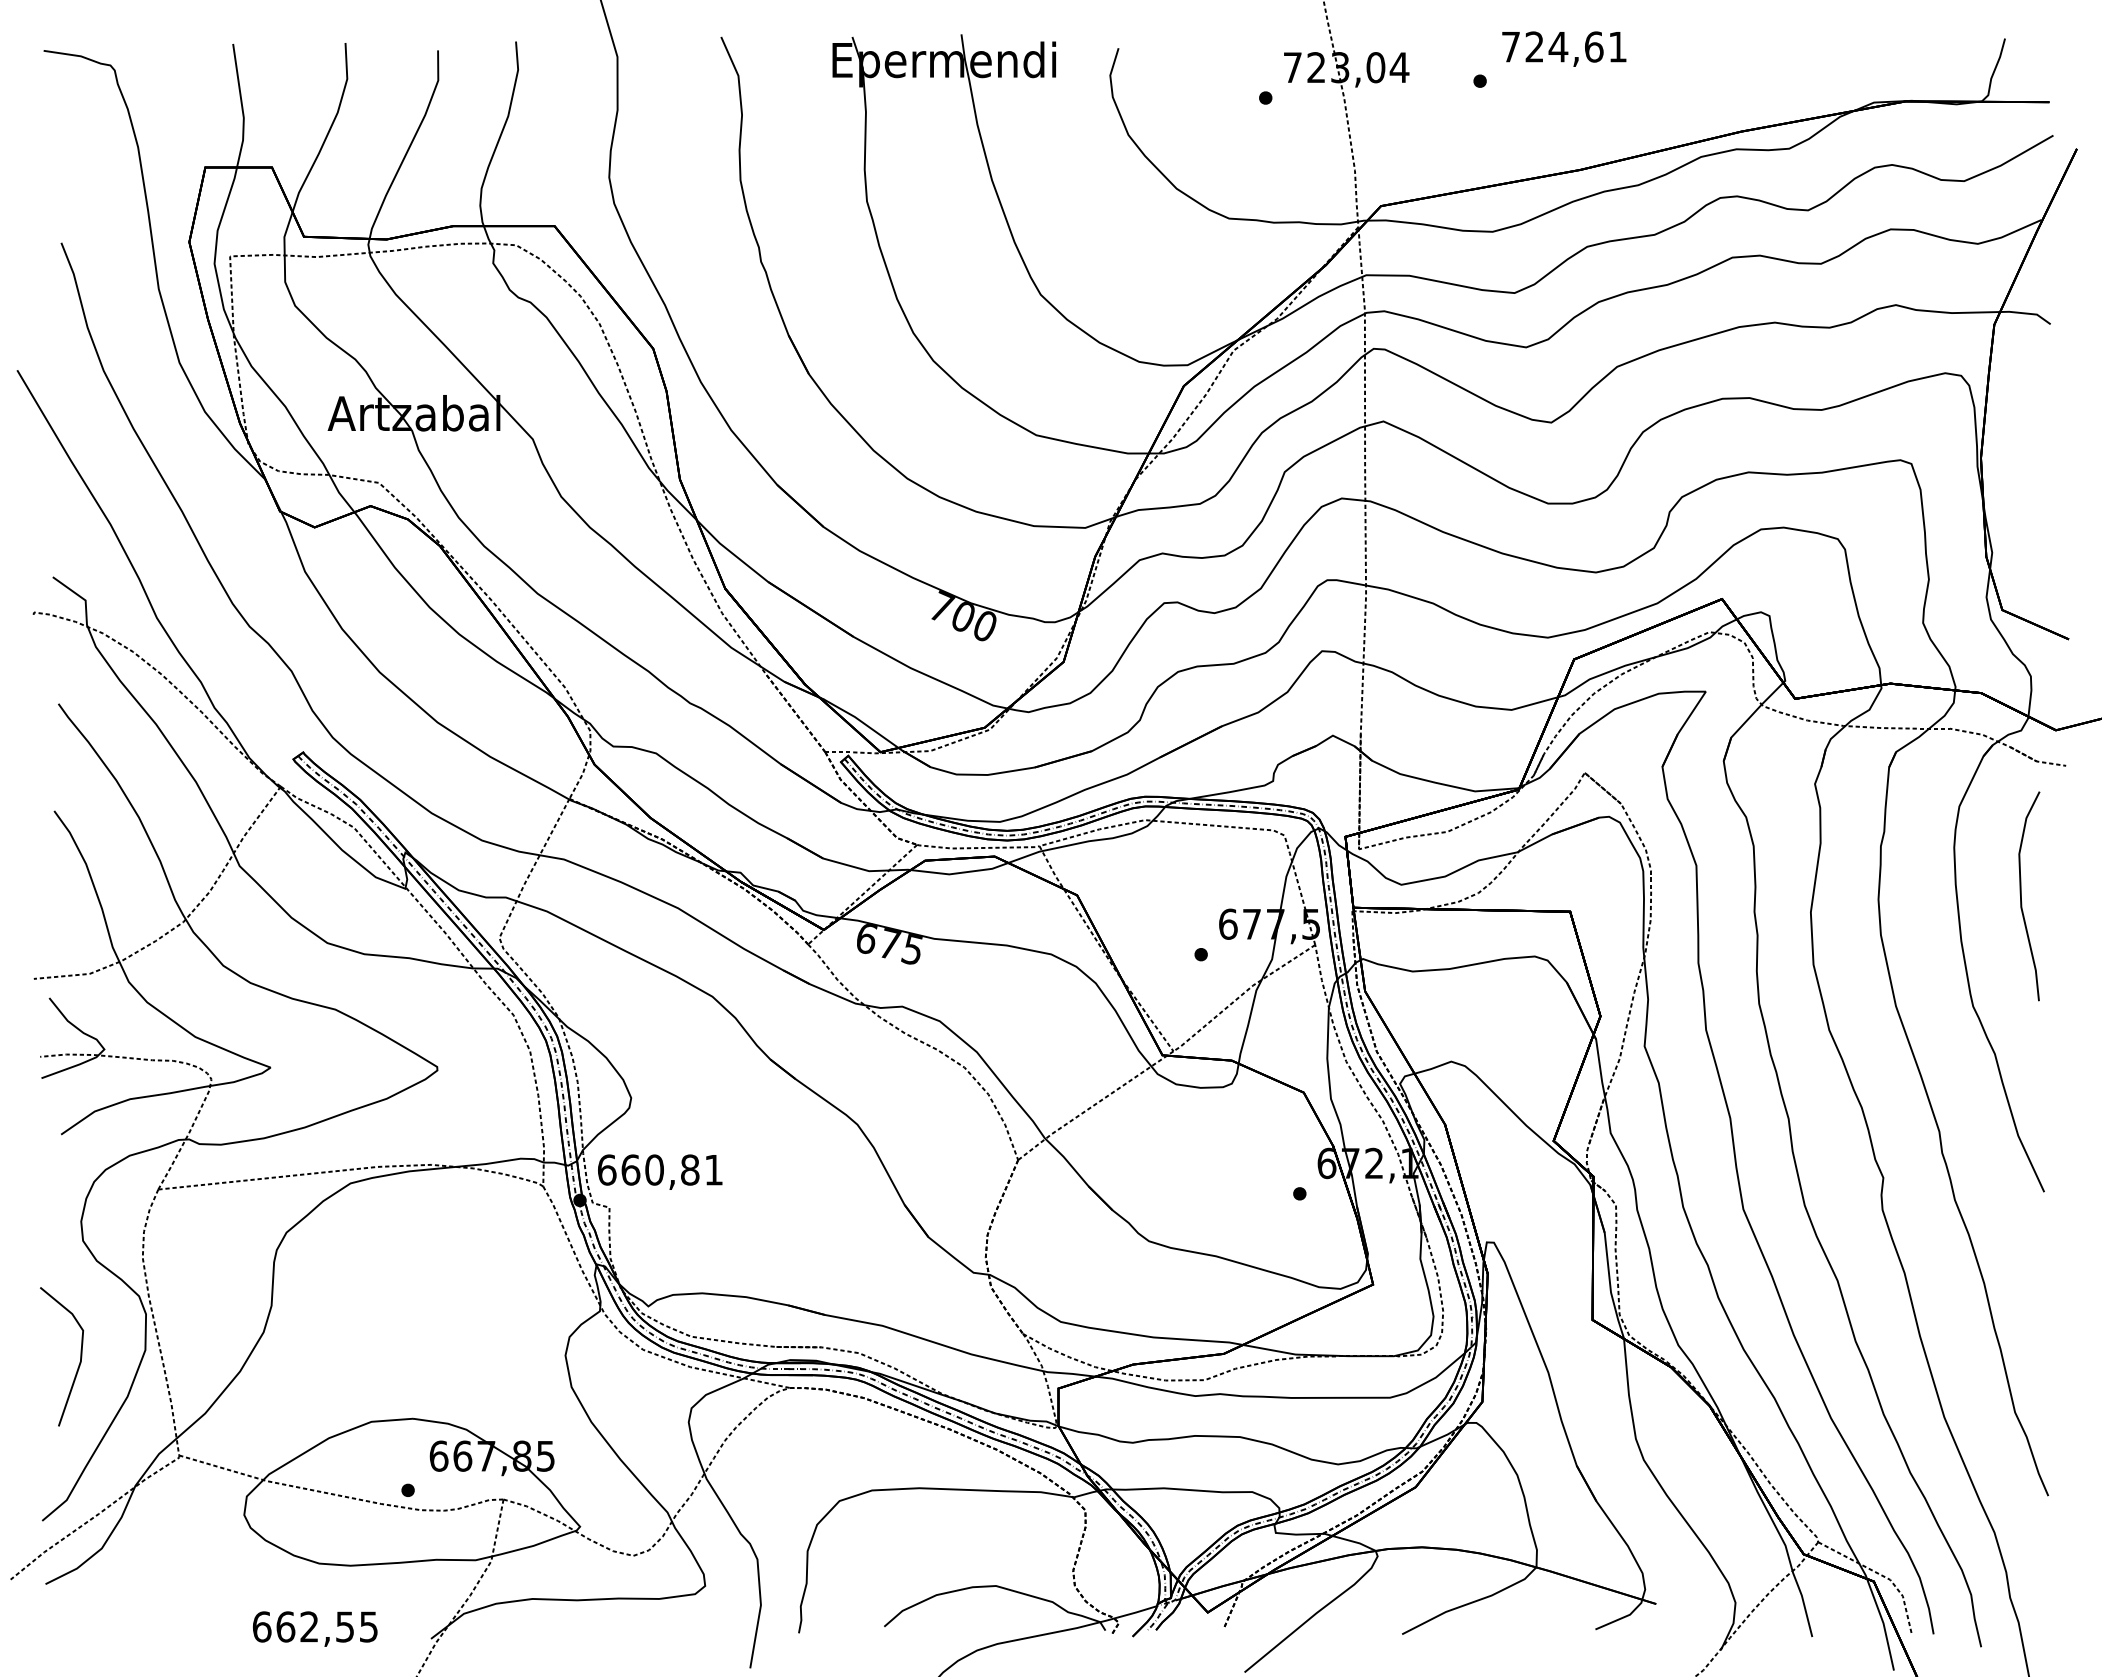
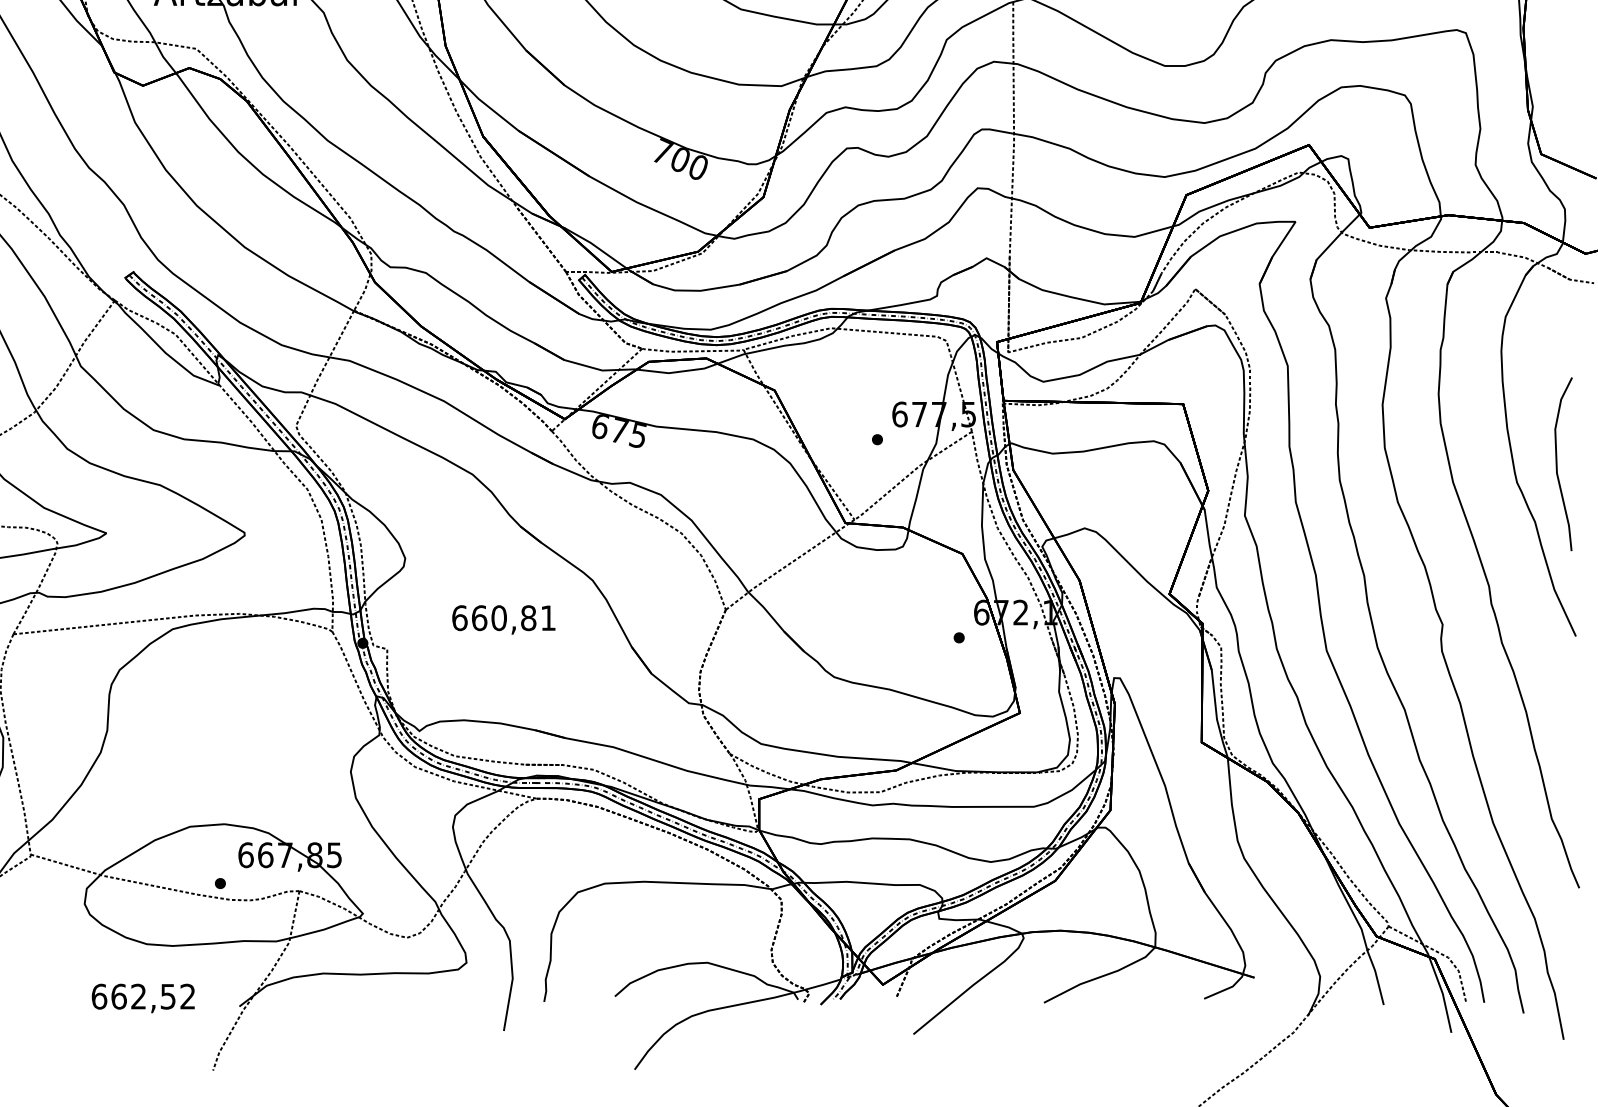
curve: (2021, 896) -> (1557, 464), moved
text: (660, 1171) -> (504, 619), moved
text: (368, 1626) -> (187, 996), 662,55 -> 662,52

